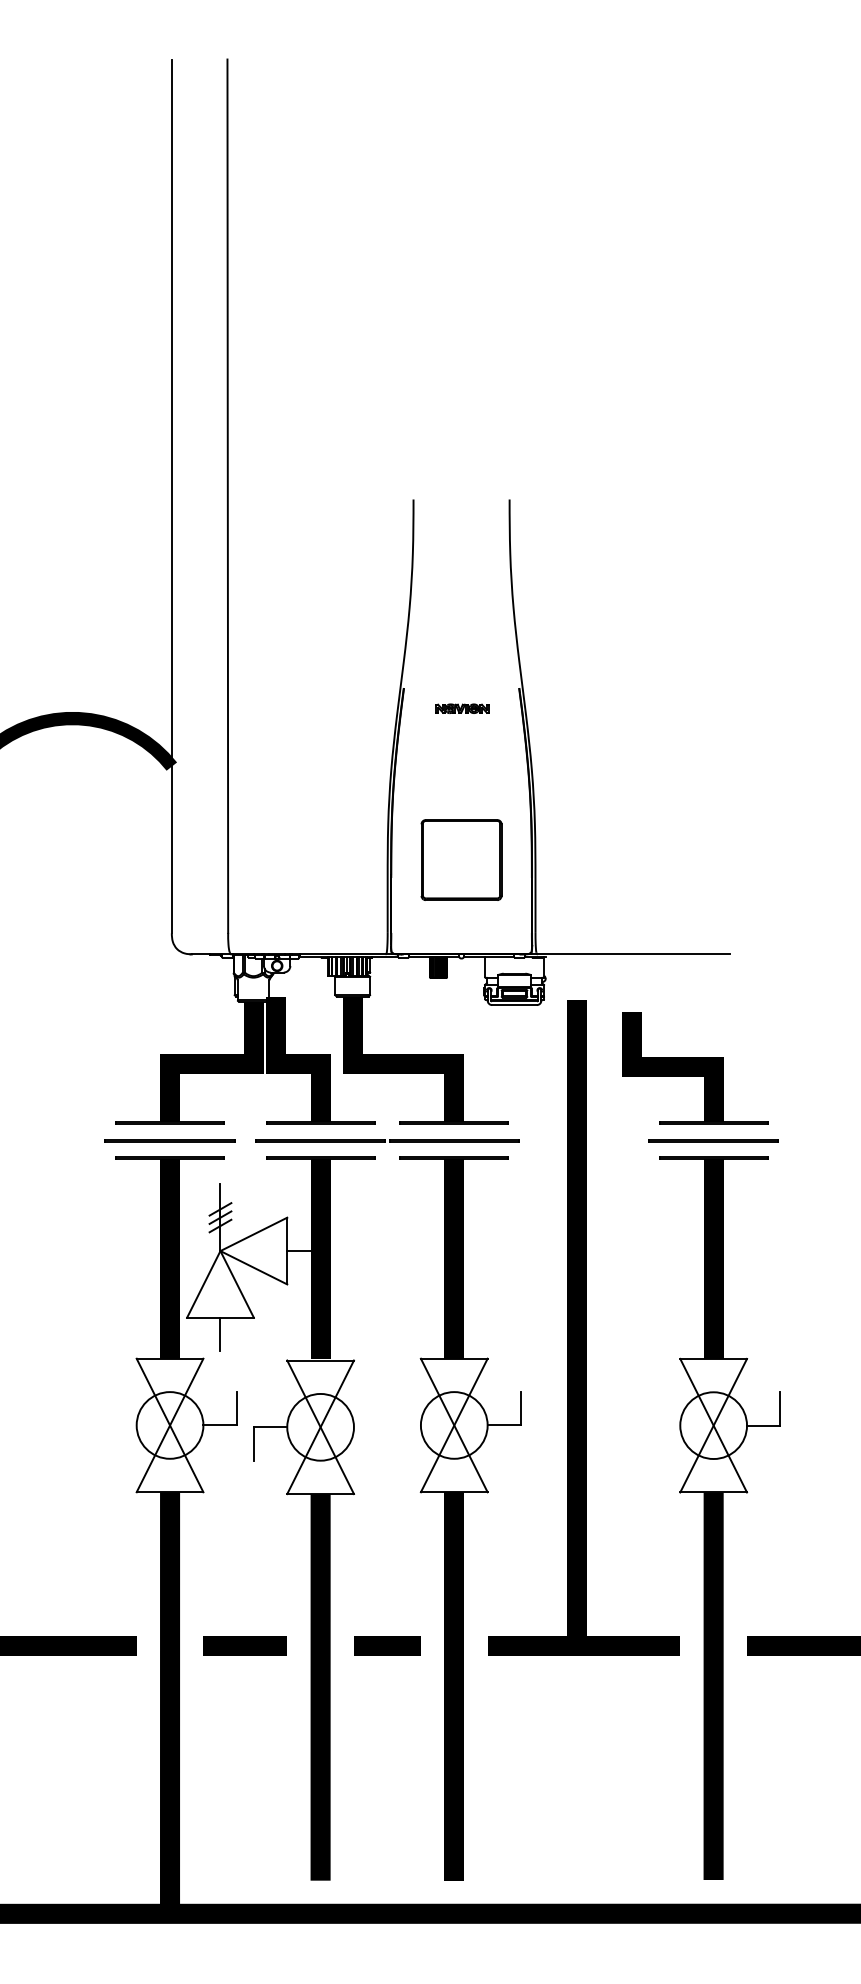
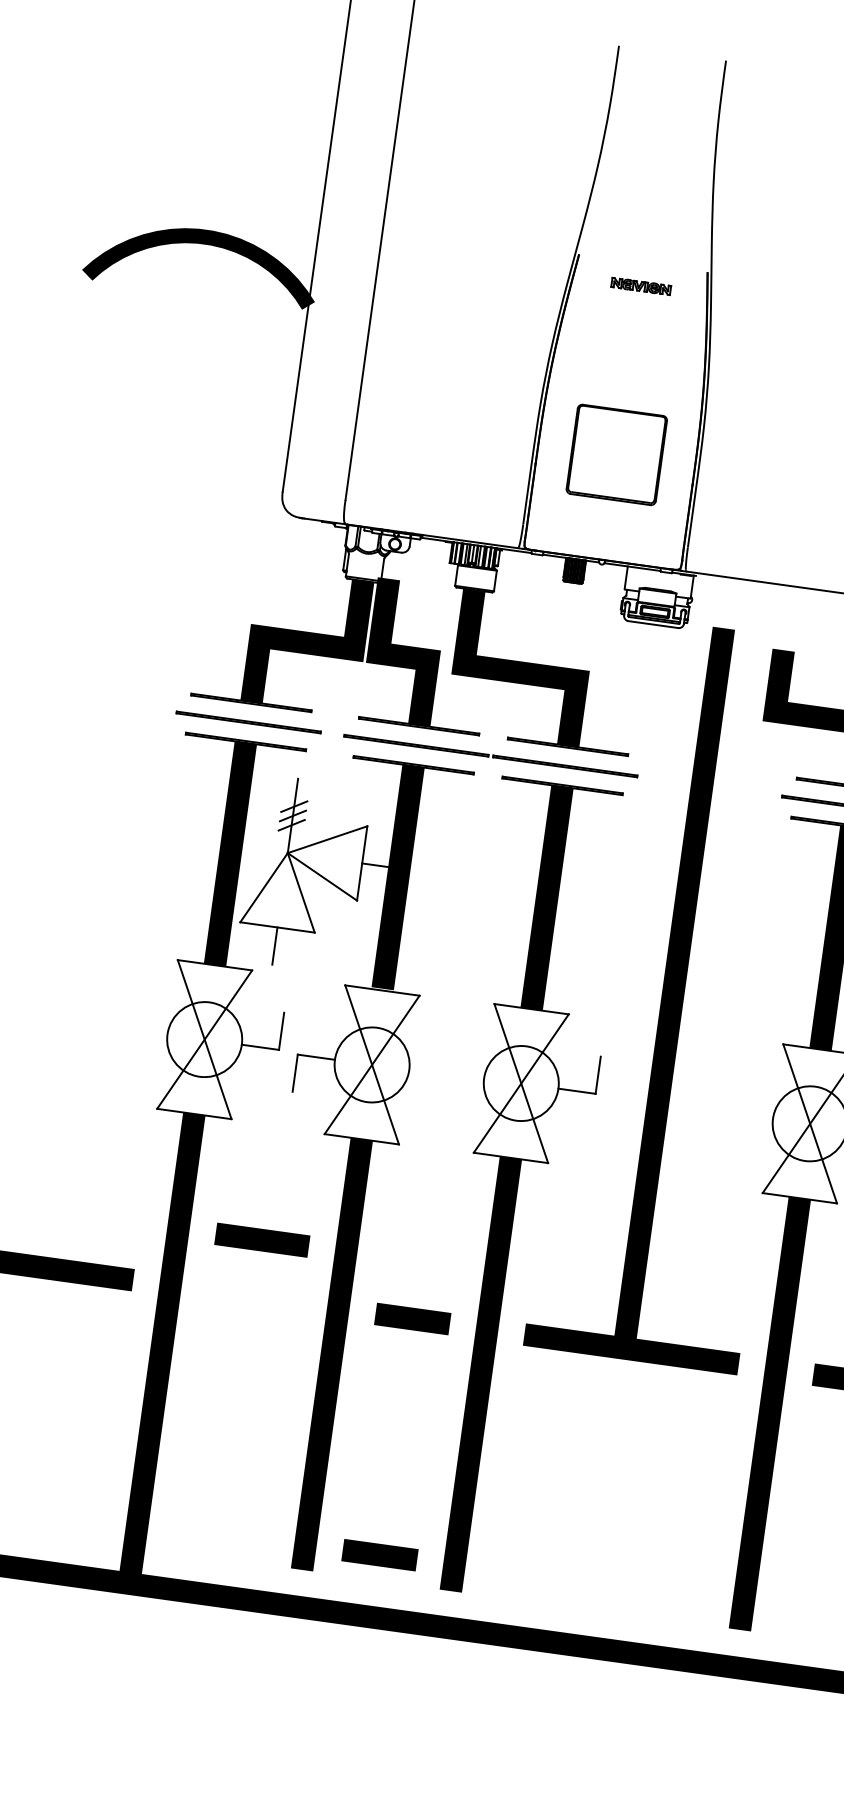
line: (244, 1645) -> (261, 1239), moved
line: (387, 1857) -> (380, 1554), added

